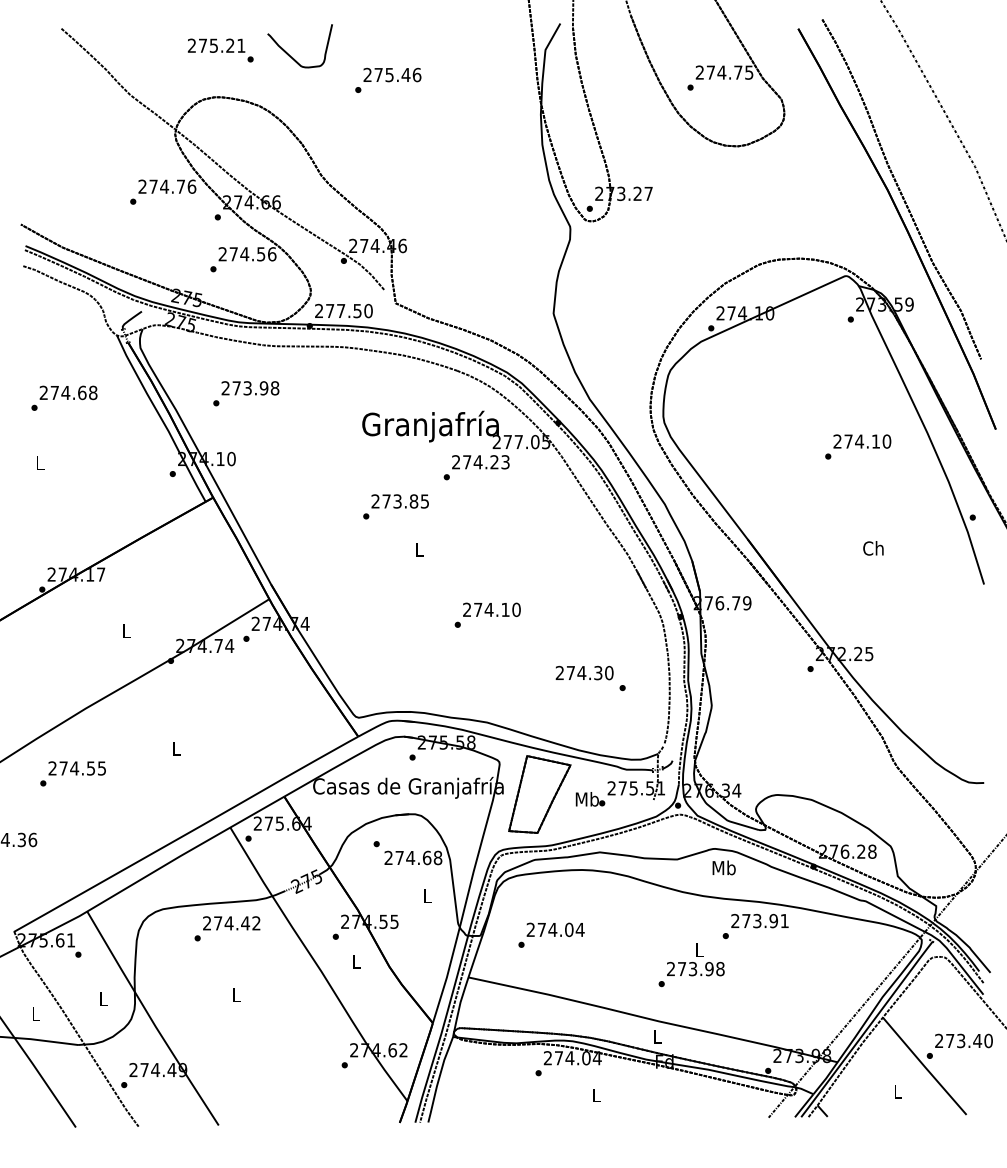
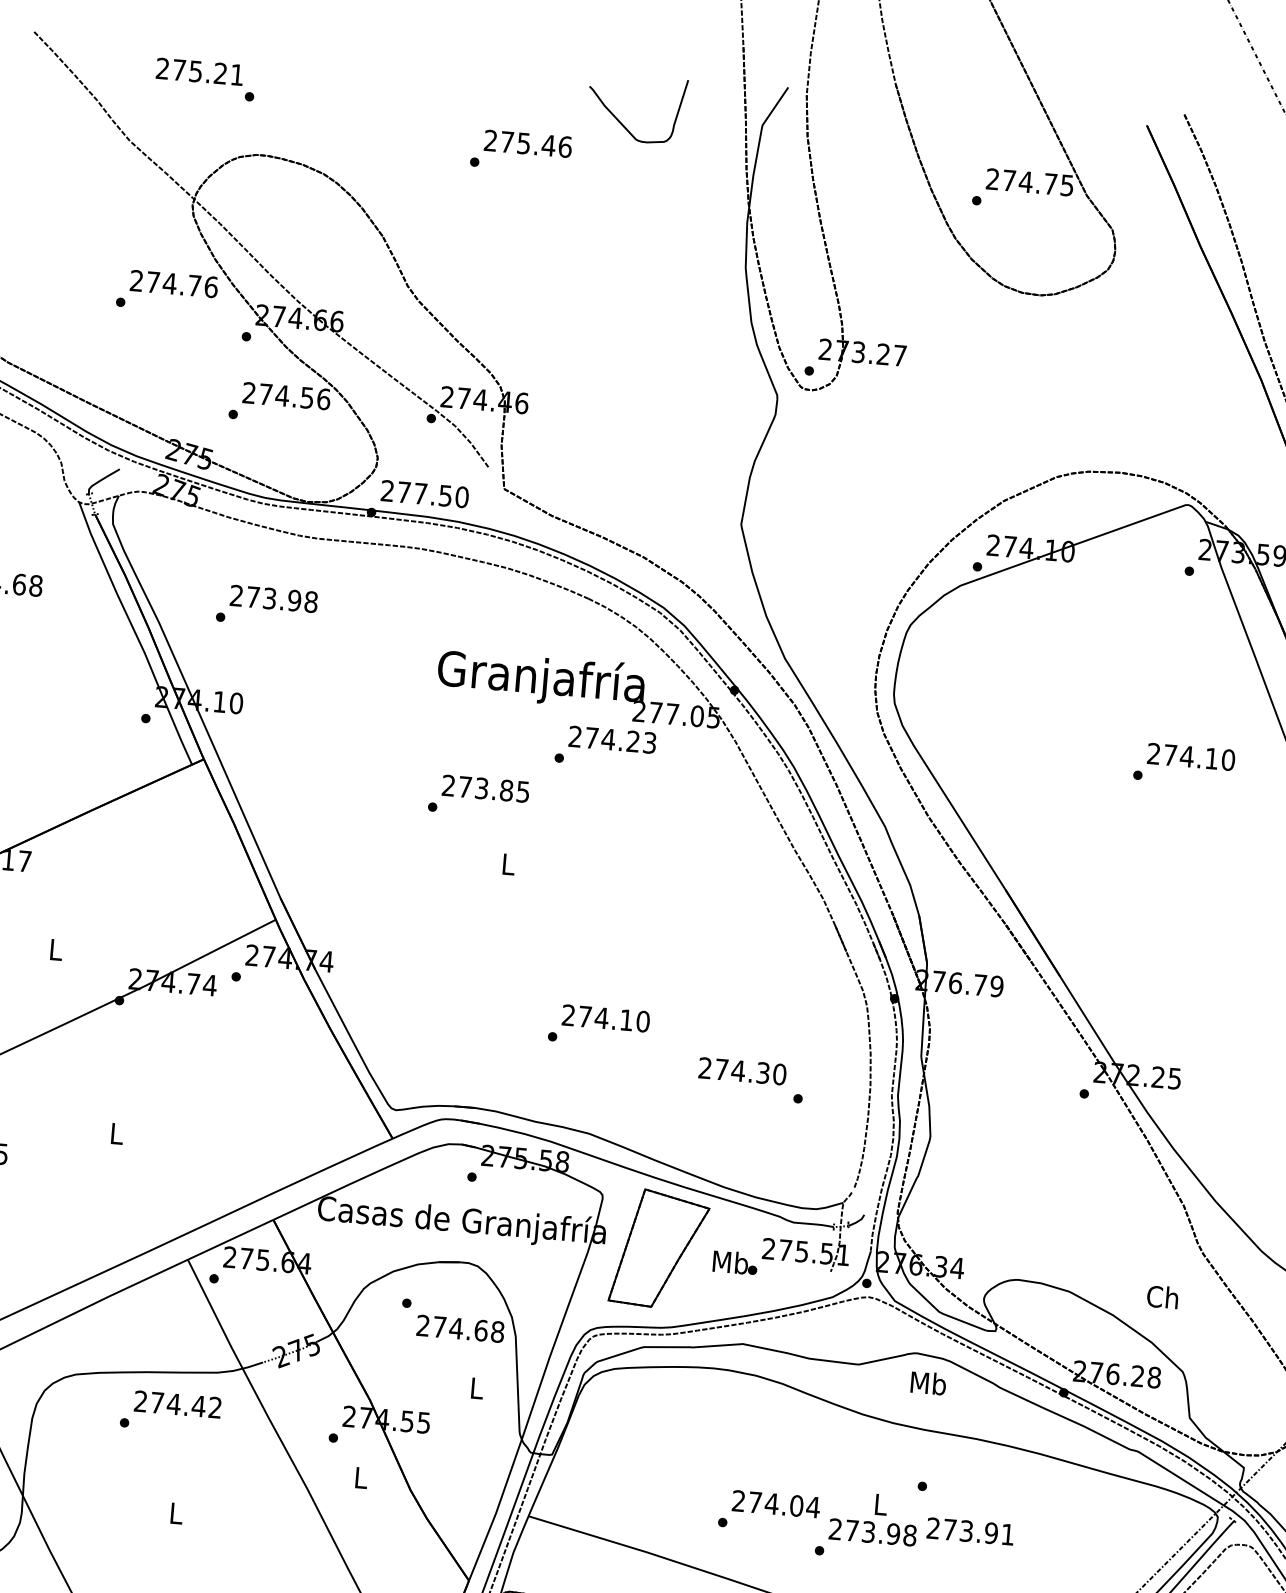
text: (220, 50) -> (205, 79), moved
curve: (293, 57) -> (625, 125), moved
text: (873, 548) -> (1162, 1297), moved
text: (487, 614) -> (598, 1024), moved
text: (759, 921) -> (969, 1532), moved
text: (551, 934) -> (769, 1510), moved

